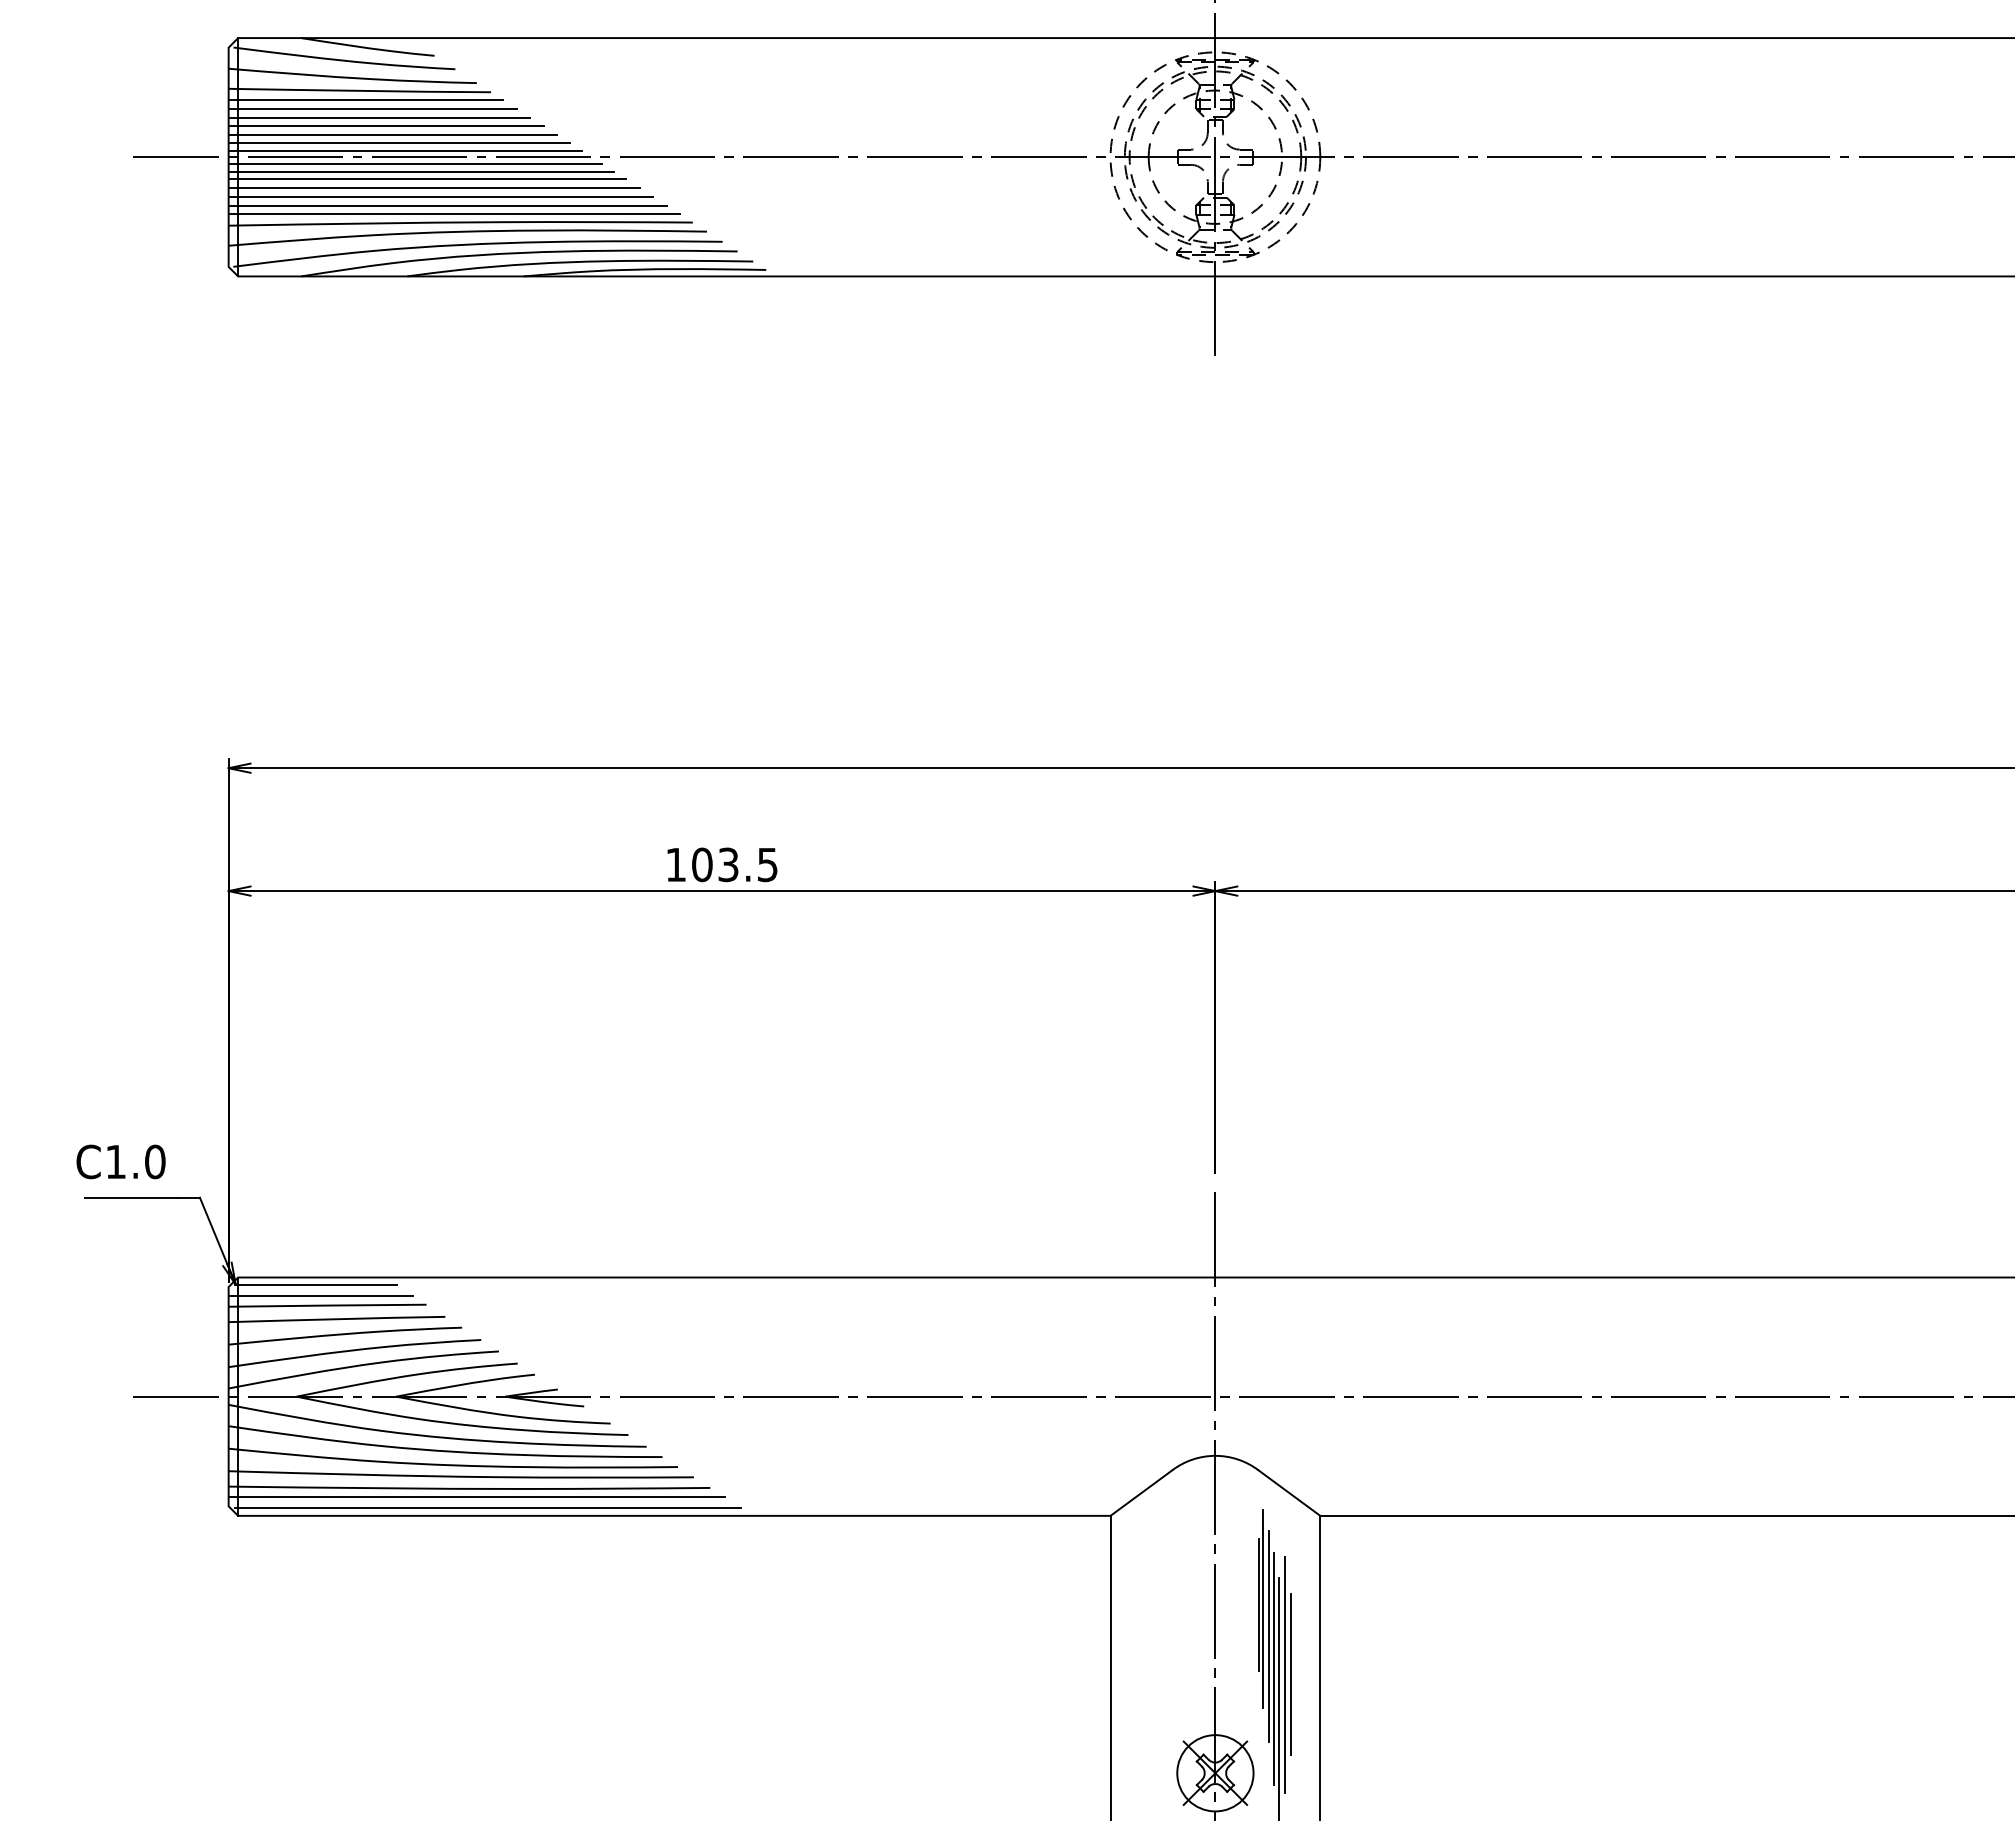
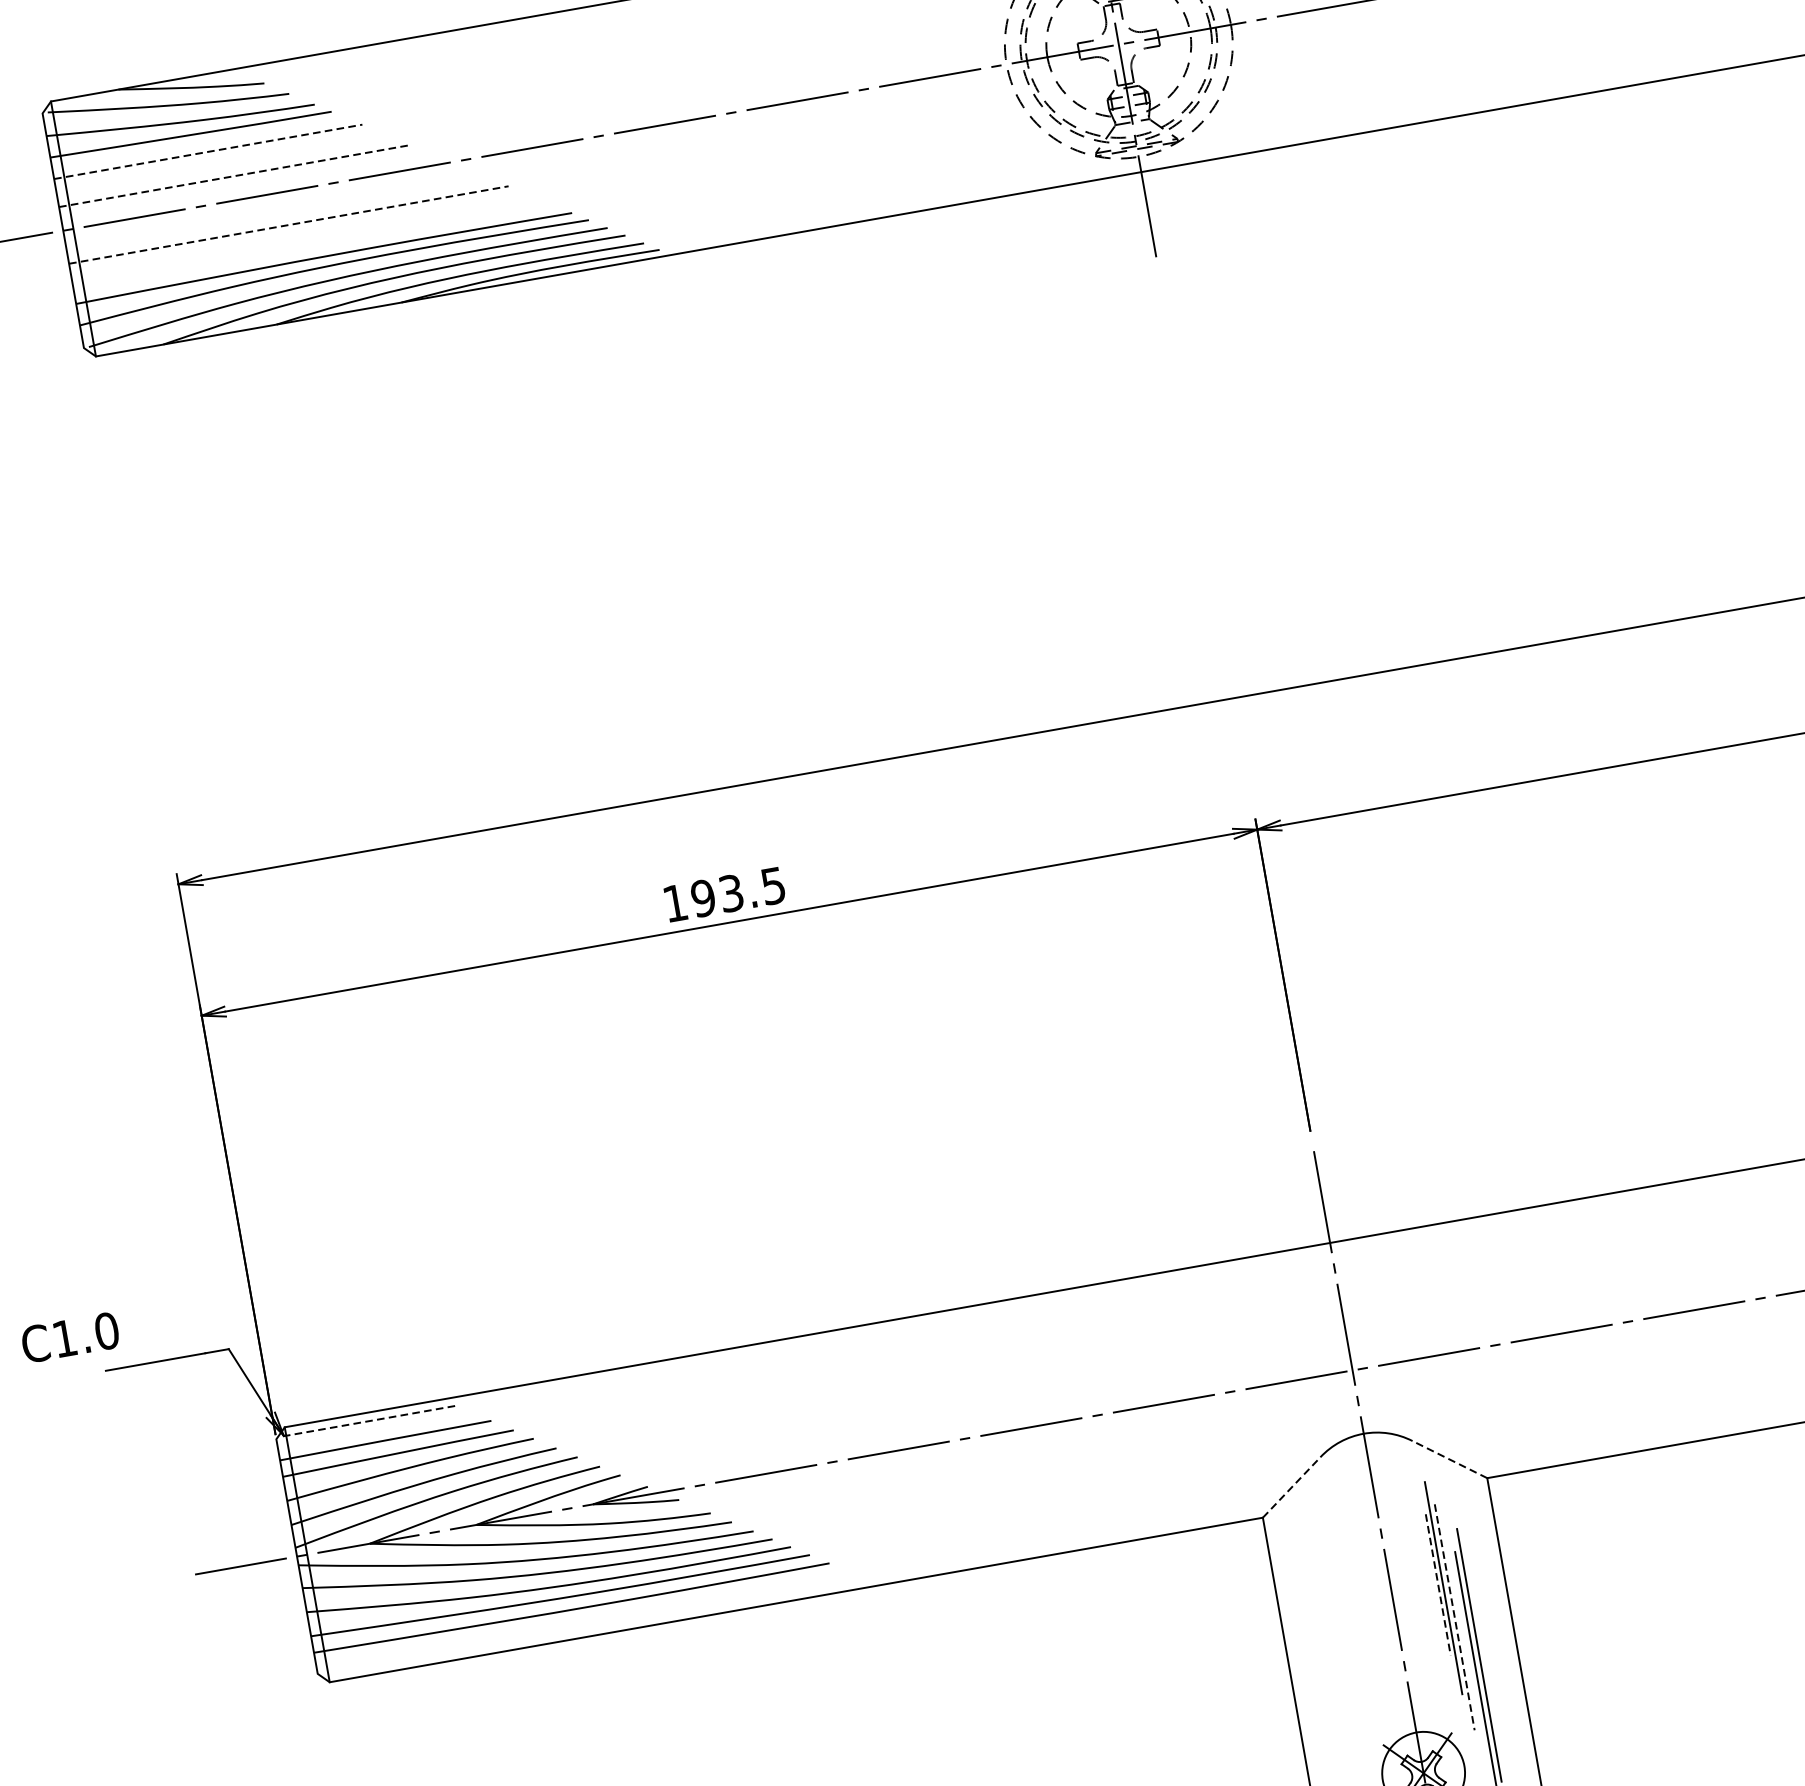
line: (365, 100) -> (198, 144), removed
line: (373, 108) -> (209, 151), solid -> dashed
line: (379, 117) -> (217, 159), removed
line: (385, 126) -> (225, 168), removed
line: (393, 135) -> (235, 176), solid -> dashed
line: (398, 142) -> (242, 182), removed
line: (404, 150) -> (250, 190), removed
line: (414, 163) -> (263, 202), removed
line: (420, 171) -> (271, 209), removed
line: (426, 179) -> (279, 217), removed
line: (434, 188) -> (289, 225), solid -> dashed
line: (440, 196) -> (297, 232), removed
line: (447, 205) -> (306, 241), removed
line: (454, 214) -> (315, 249), removed
text: (702, 864) -> (703, 897), 103.5 -> 193.5
text: (120, 1161) -> (69, 1337), moved
line: (315, 1285) -> (368, 1421), solid -> dashed
line: (320, 1296) -> (376, 1432), removed
line: (1141, 1492) -> (1291, 1486), solid -> dashed
line: (1288, 1492) -> (1448, 1459), solid -> dashed
line: (476, 1497) -> (581, 1617), removed
line: (488, 1507) -> (595, 1626), removed
line: (1258, 1605) -> (1438, 1585), solid -> dashed
line: (1268, 1636) -> (1454, 1616), solid -> dashed
line: (1273, 1668) -> (1466, 1650), removed
line: (1291, 1674) -> (1486, 1653), removed

